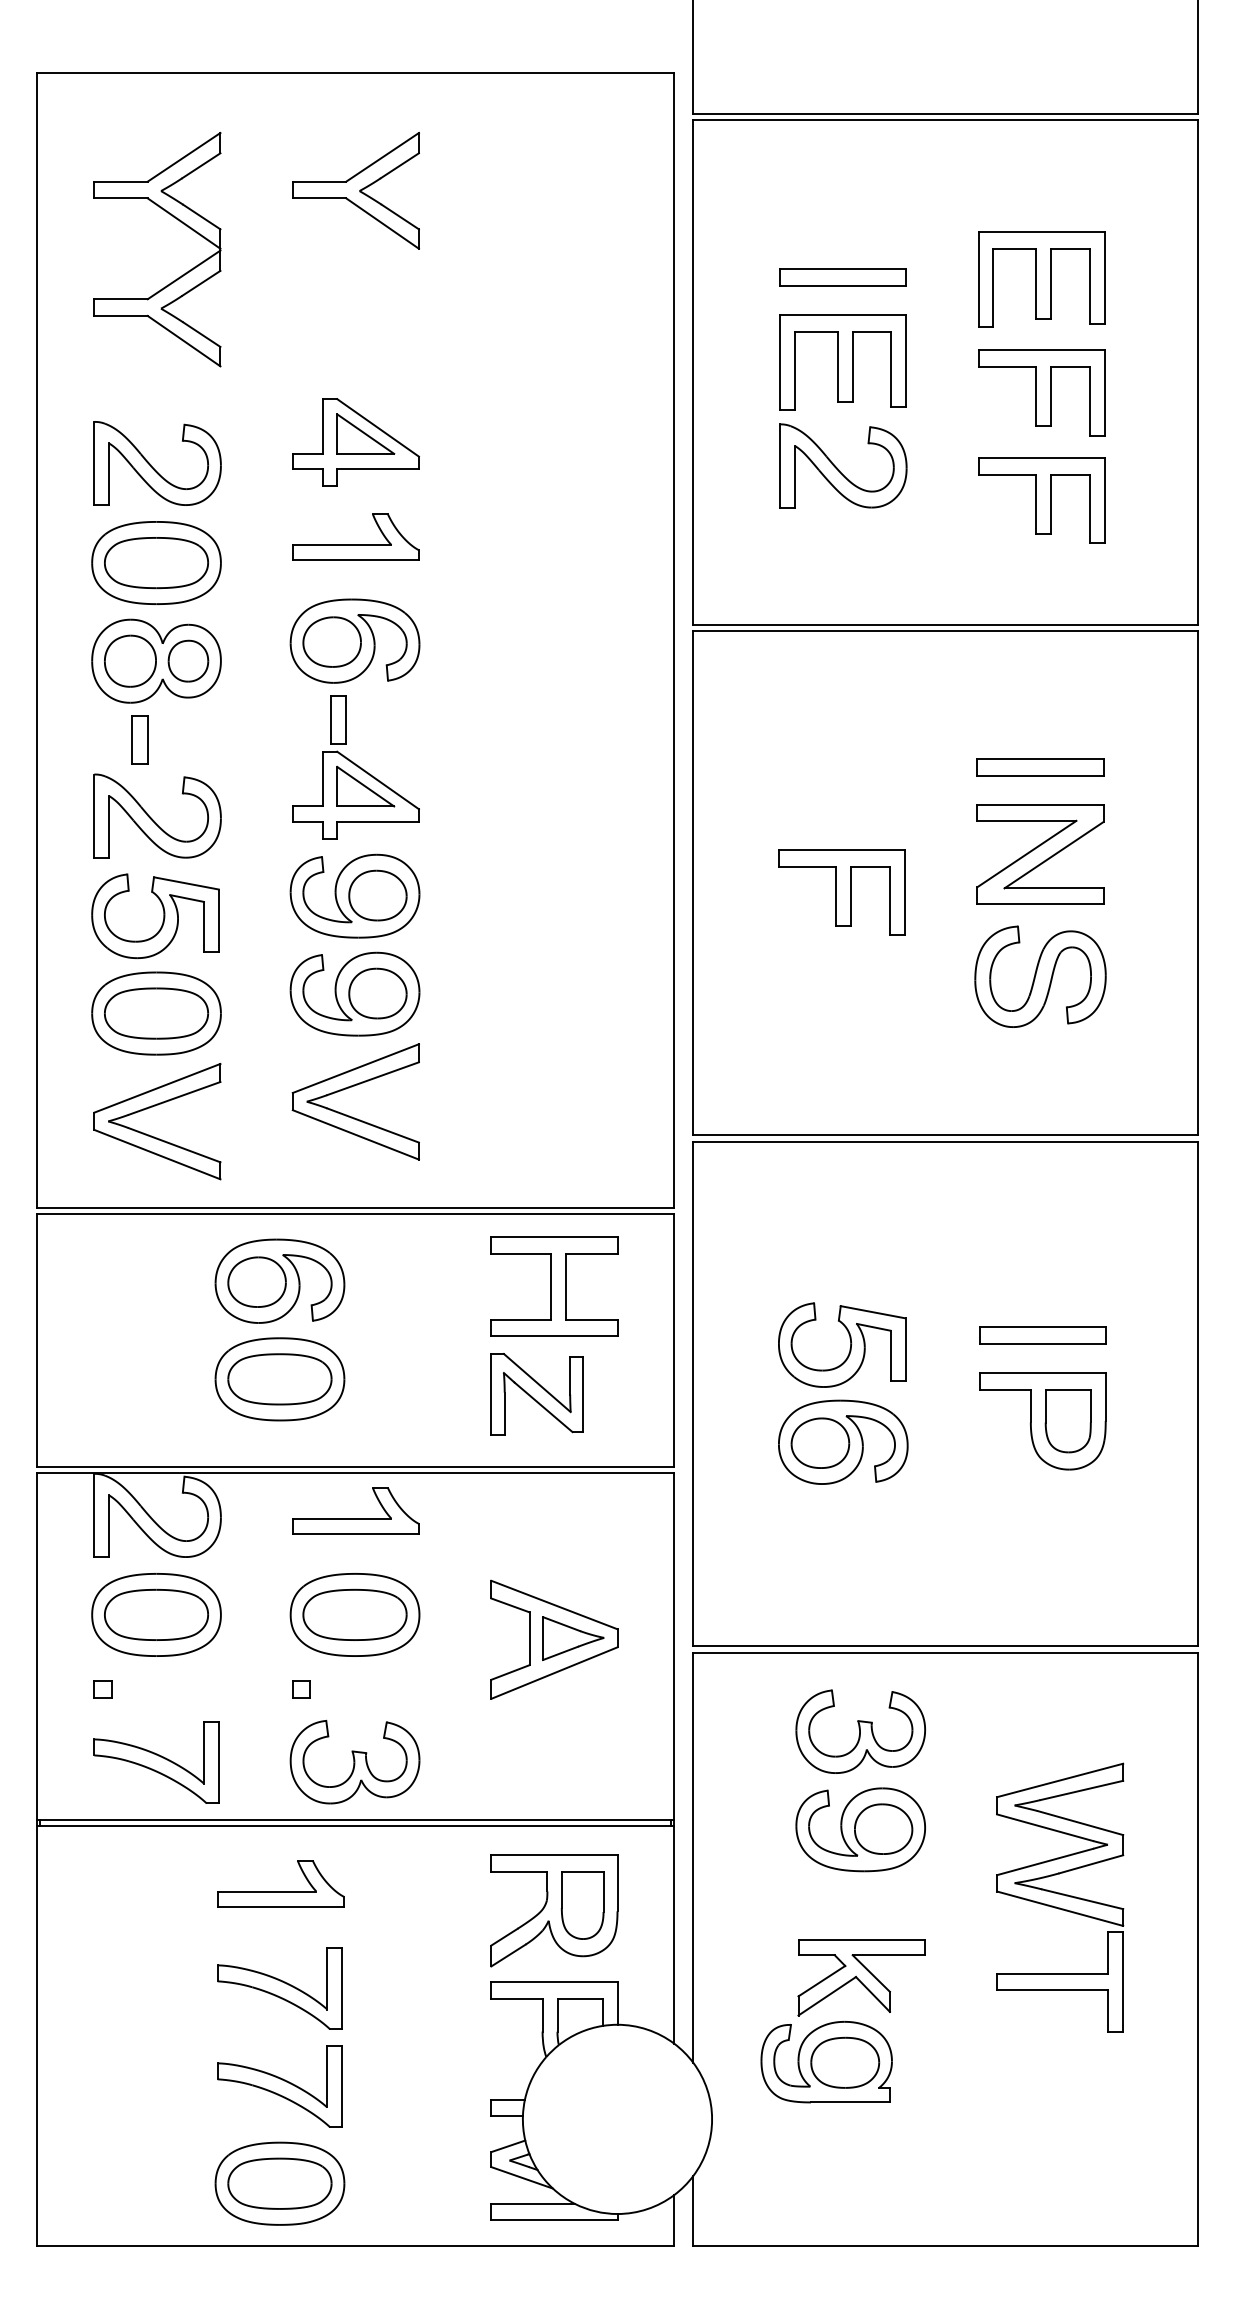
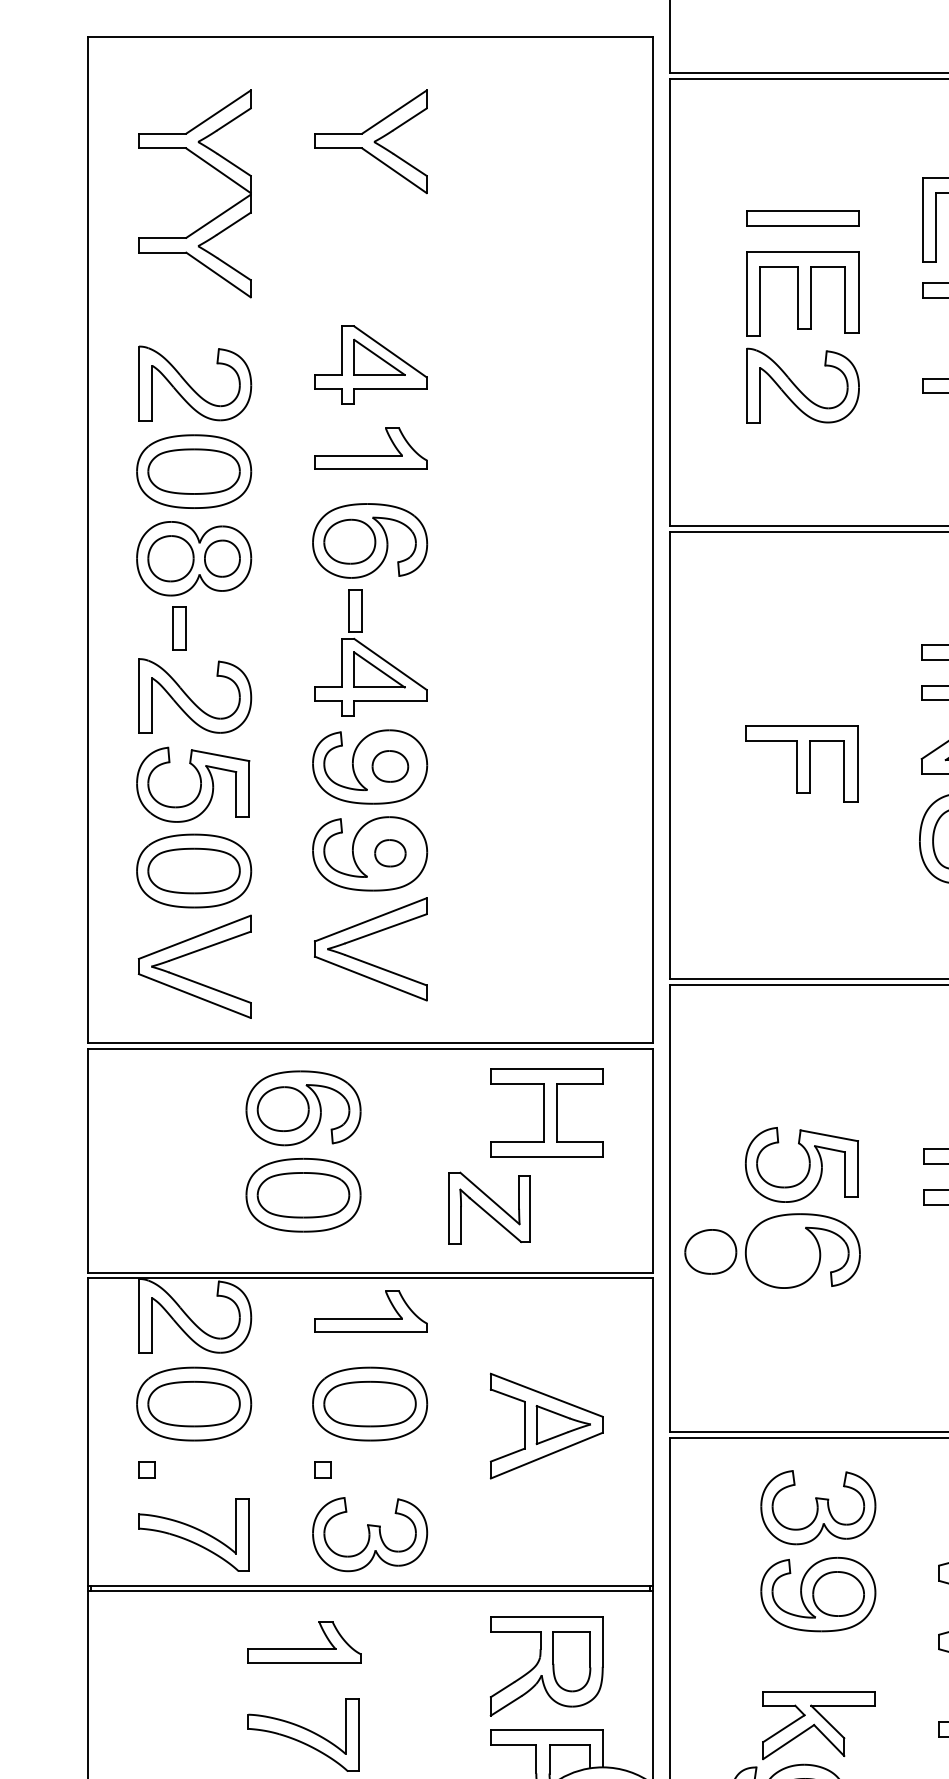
part: (377, 895) -> (389, 766), size x0.7
part: (377, 993) -> (389, 853), size x0.6
part: (536, 1394) -> (489, 1208), moved
part: (820, 1442) -> (710, 1251), moved

